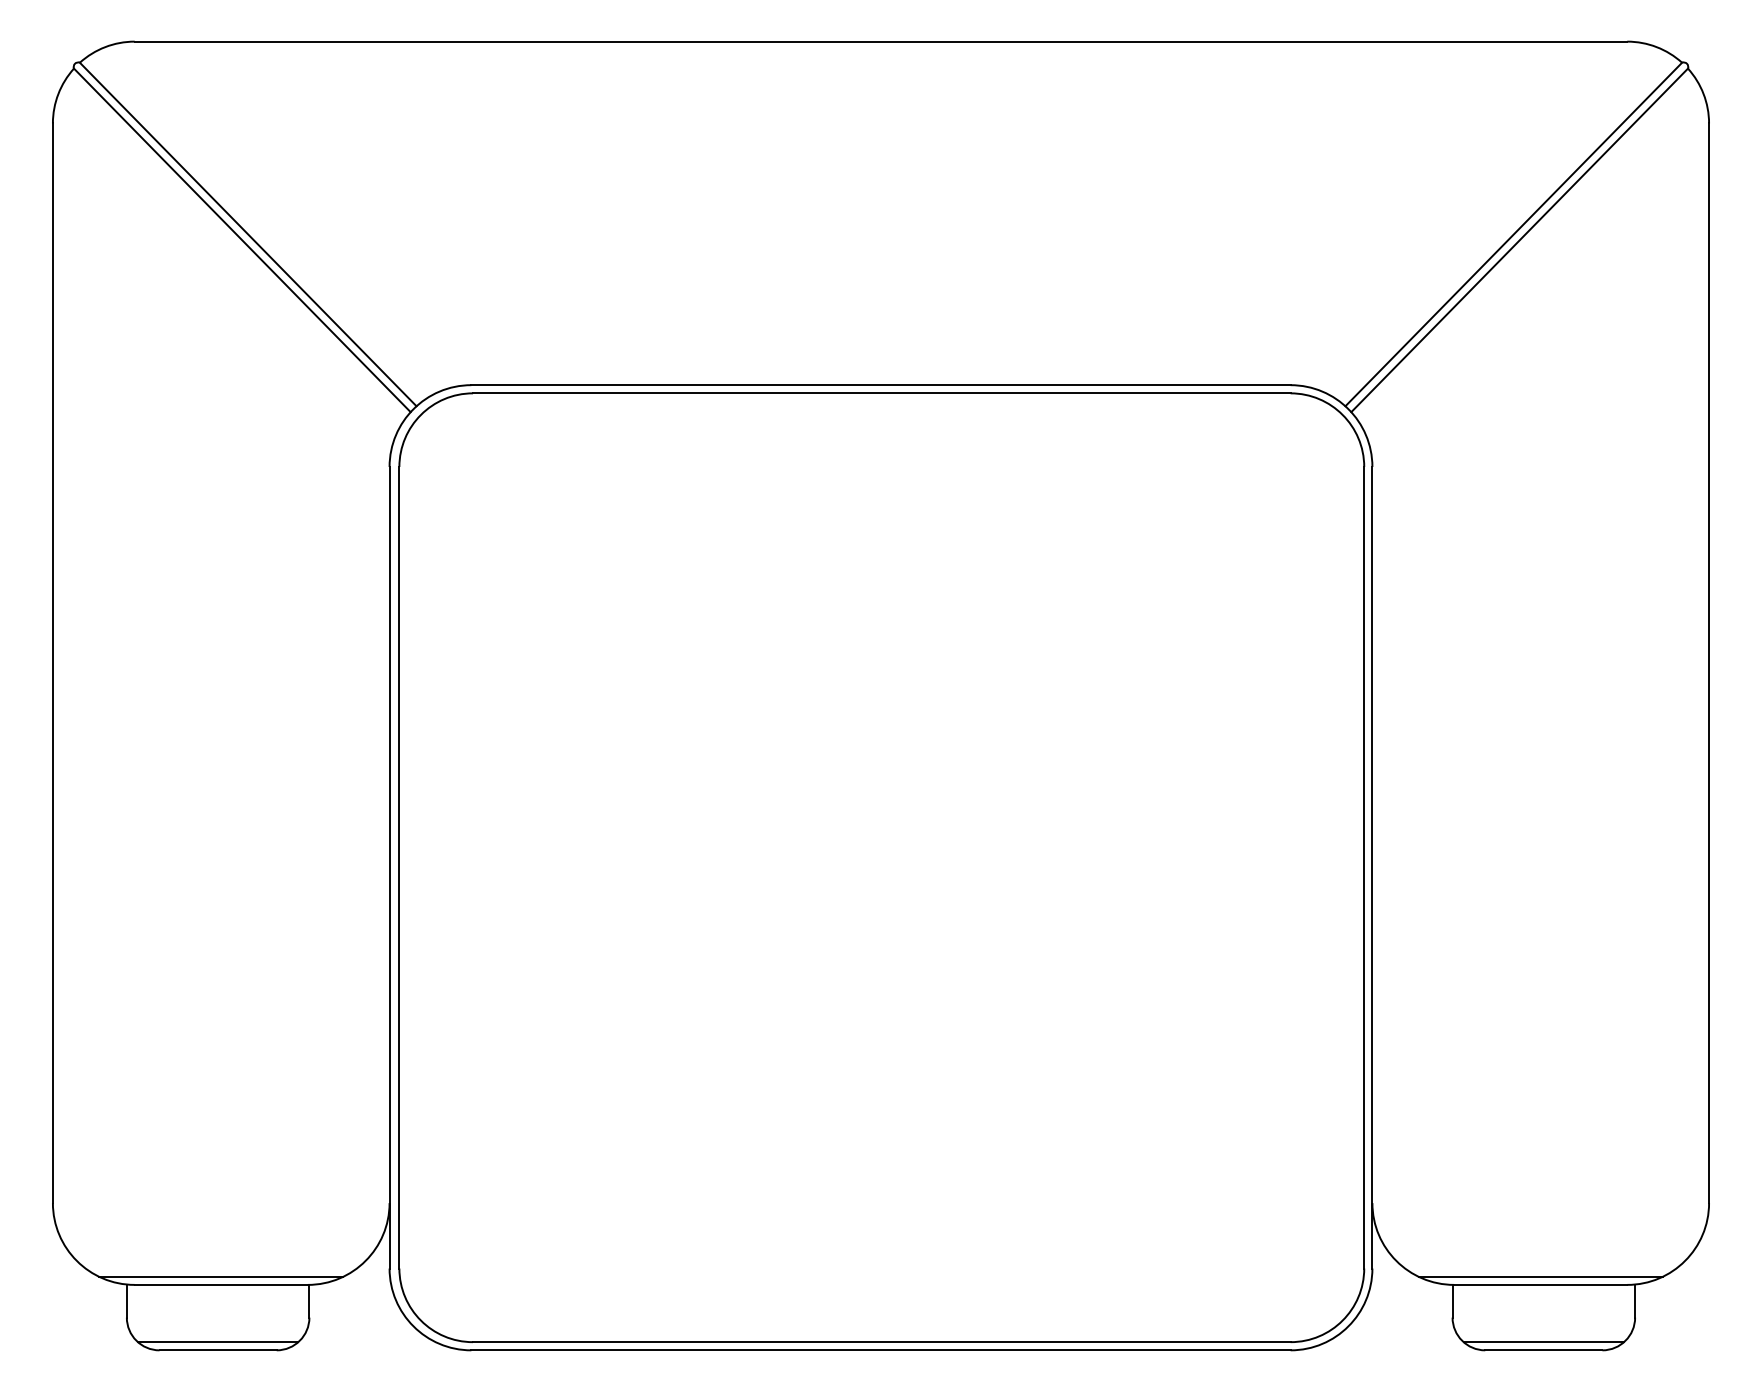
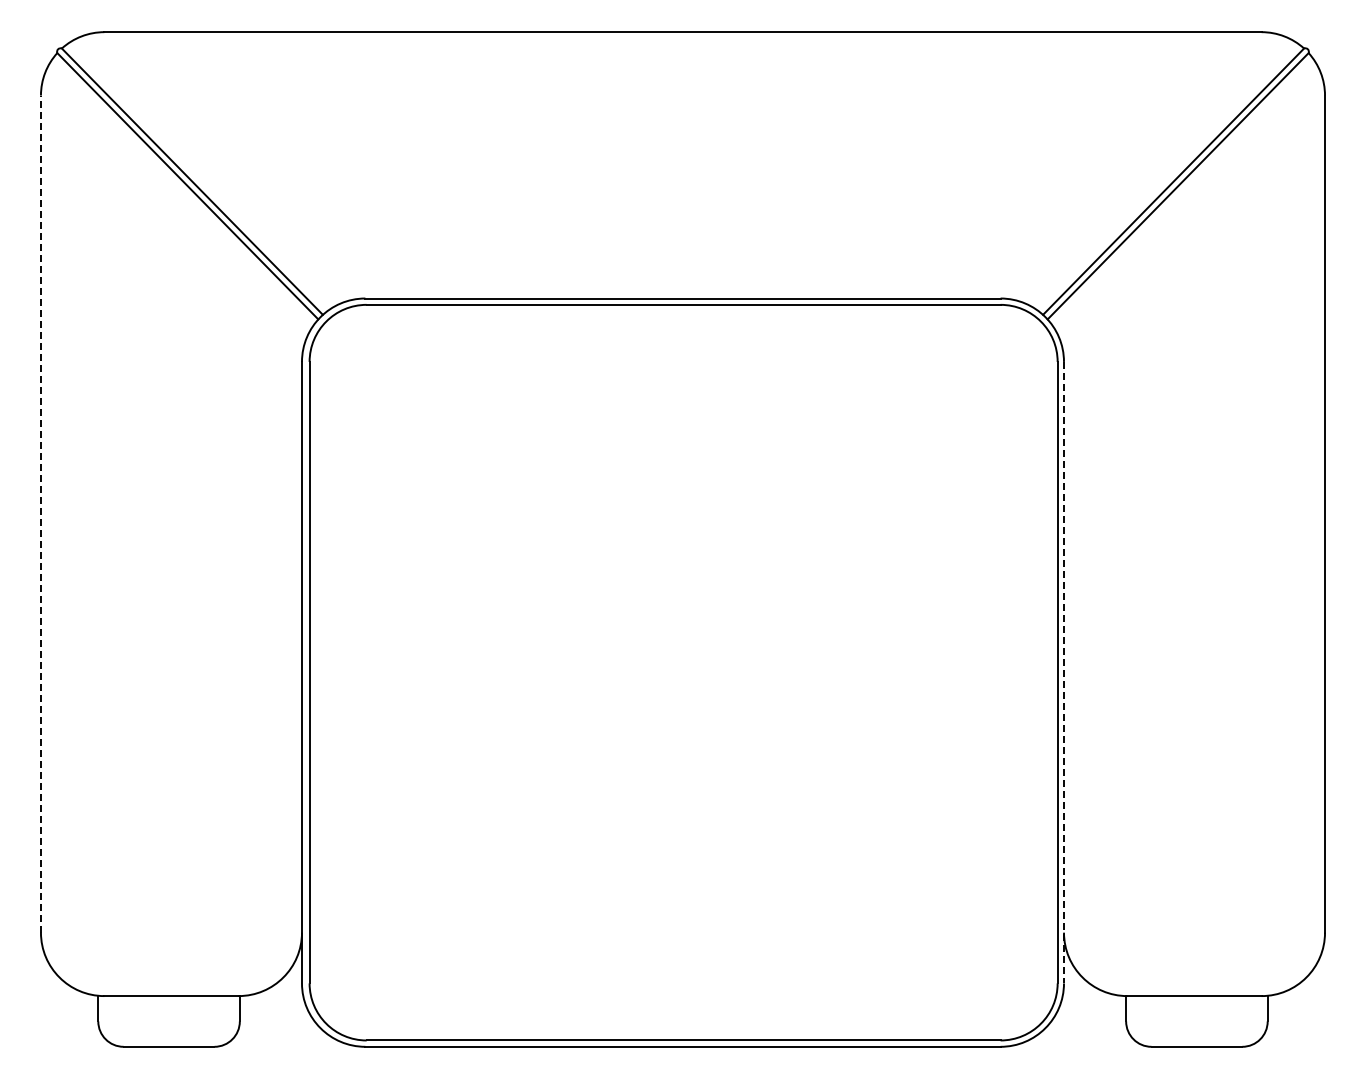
line: (52, 663) -> (40, 514), solid -> dashed
line: (1373, 867) -> (1064, 672), solid -> dashed
line: (221, 1276) -> (171, 989), removed
line: (1540, 1276) -> (1194, 989), removed
line: (217, 1342) -> (168, 1040), removed
line: (1543, 1342) -> (1196, 1040), removed

